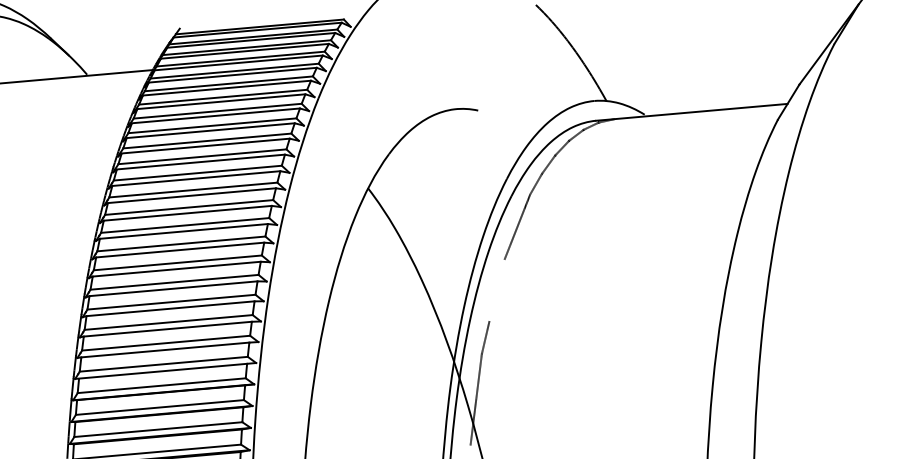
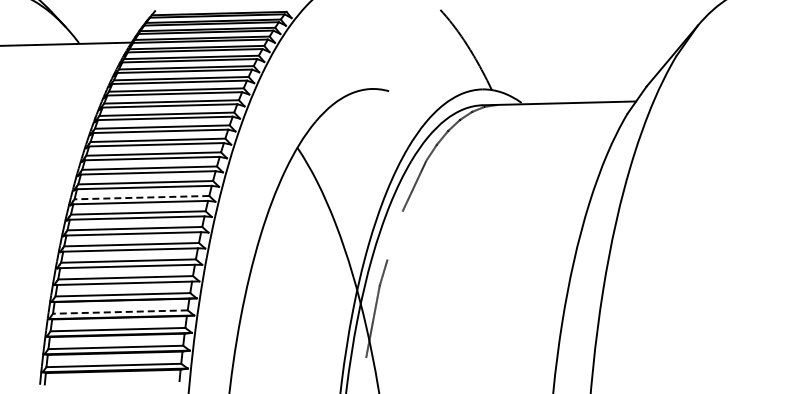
line: (177, 262) -> (141, 197), solid -> dashed
line: (158, 408) -> (119, 312), solid -> dashed

